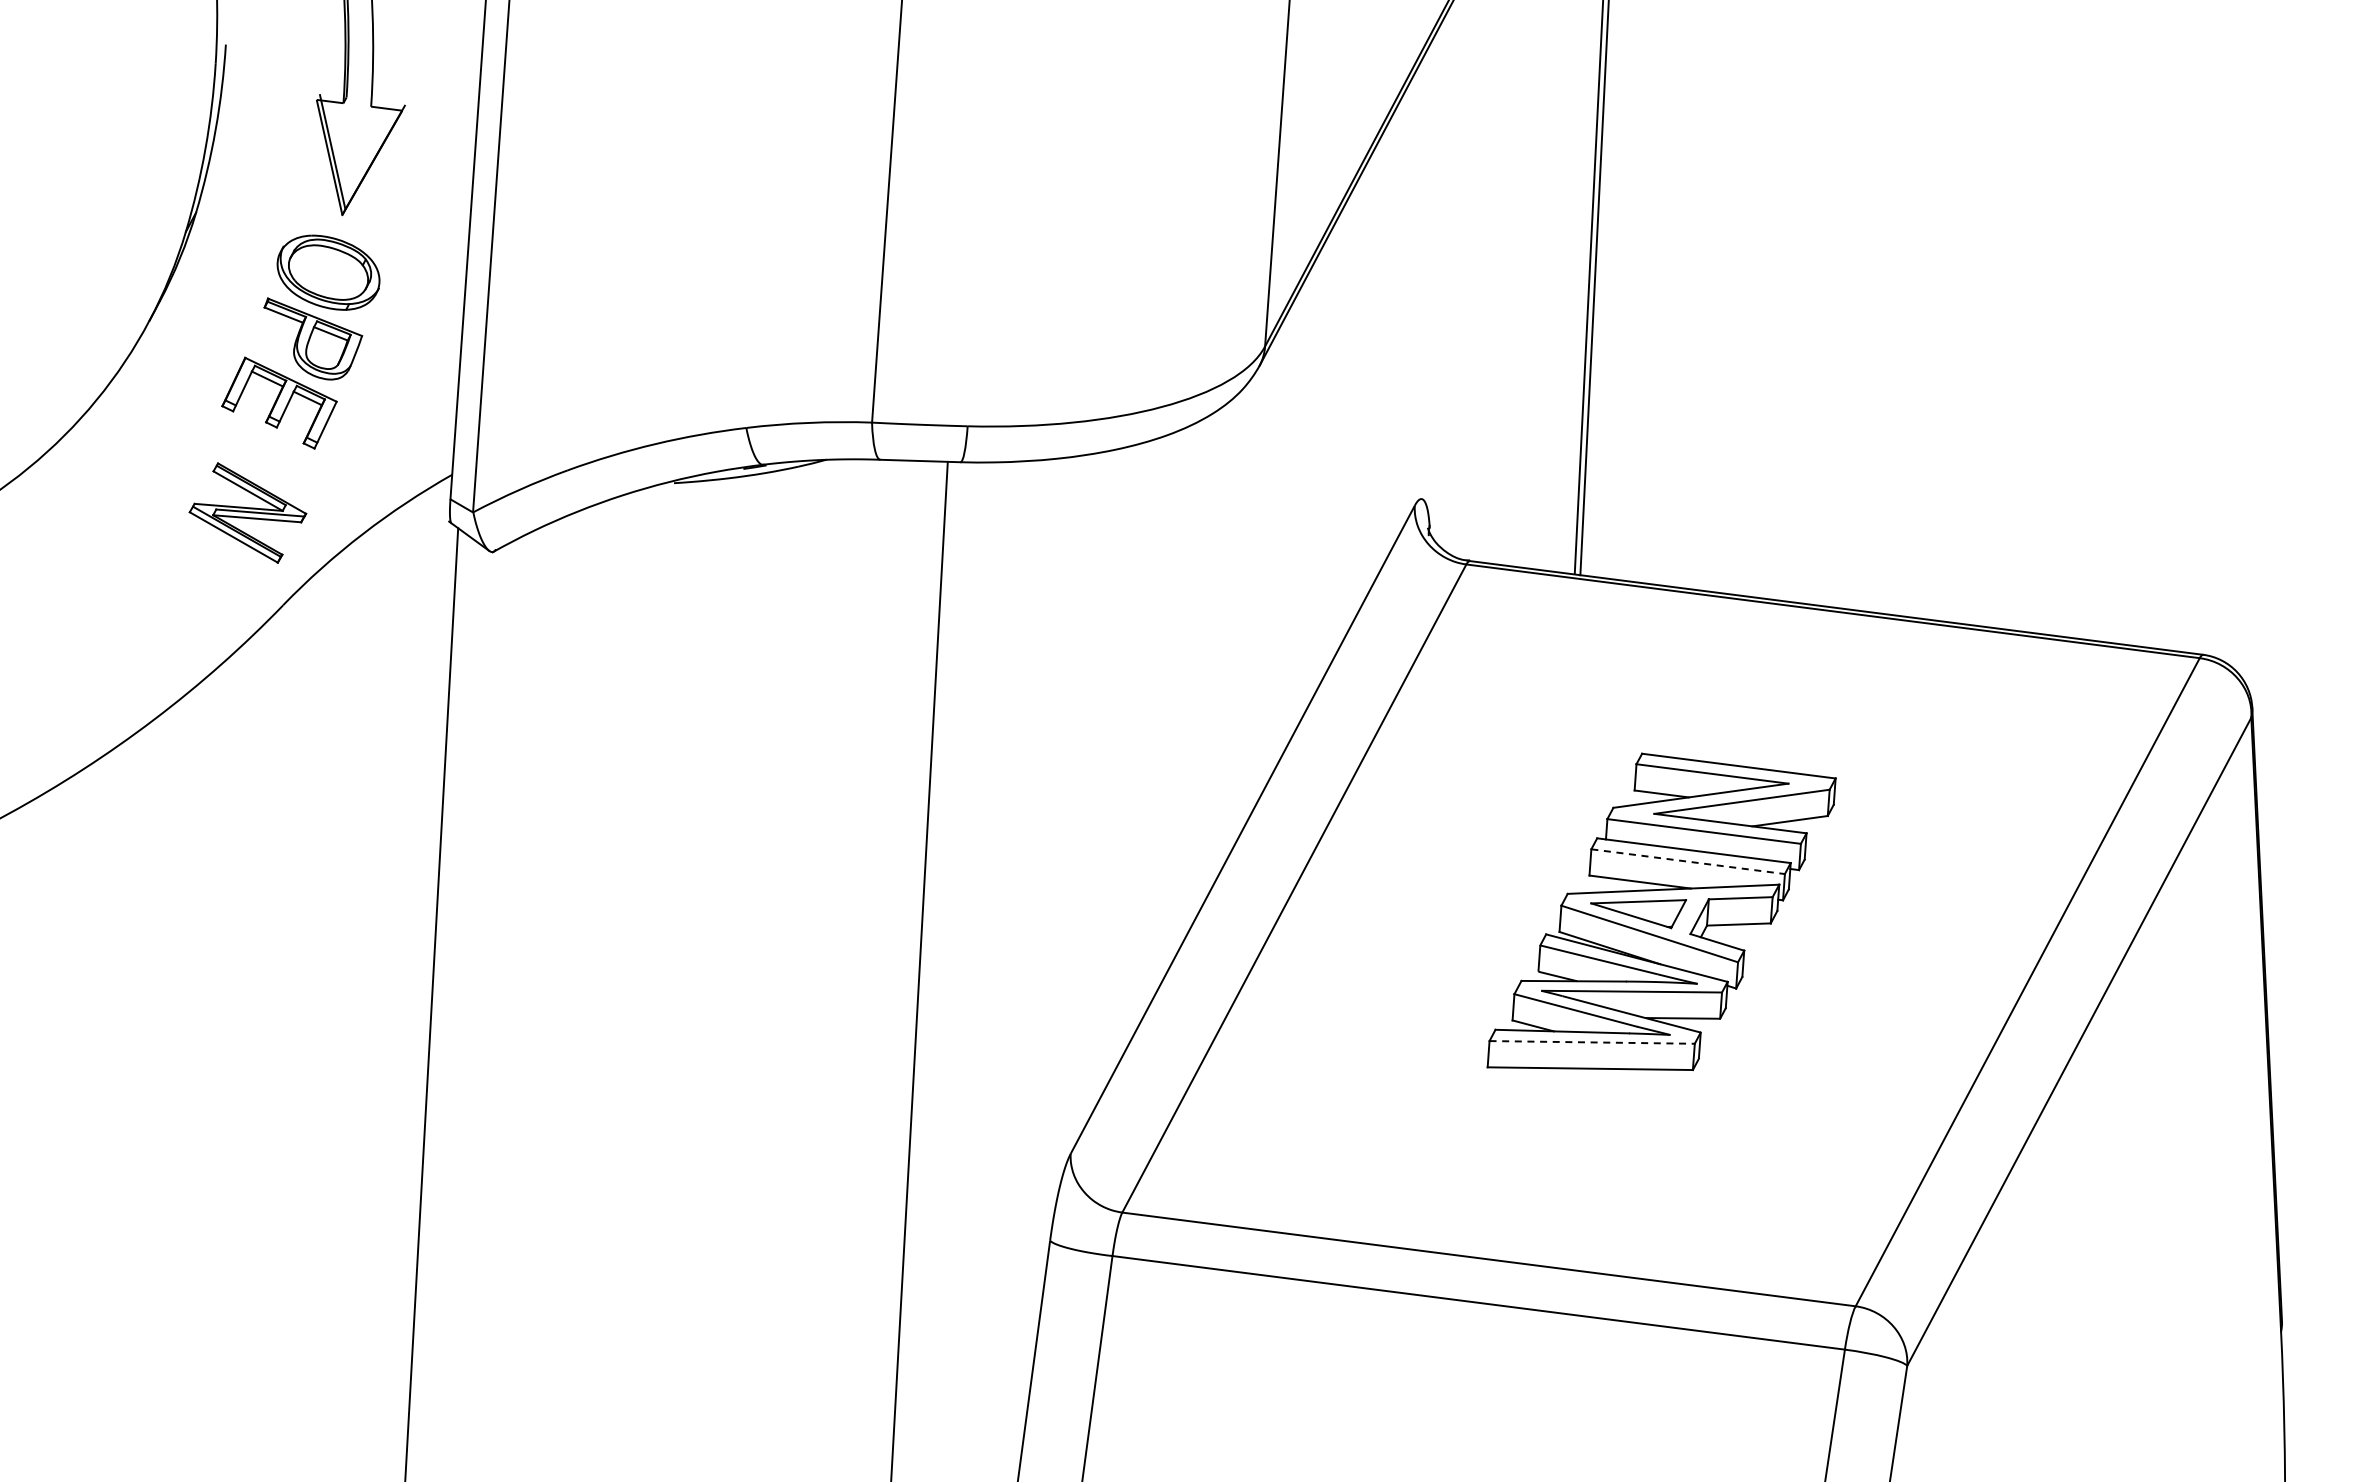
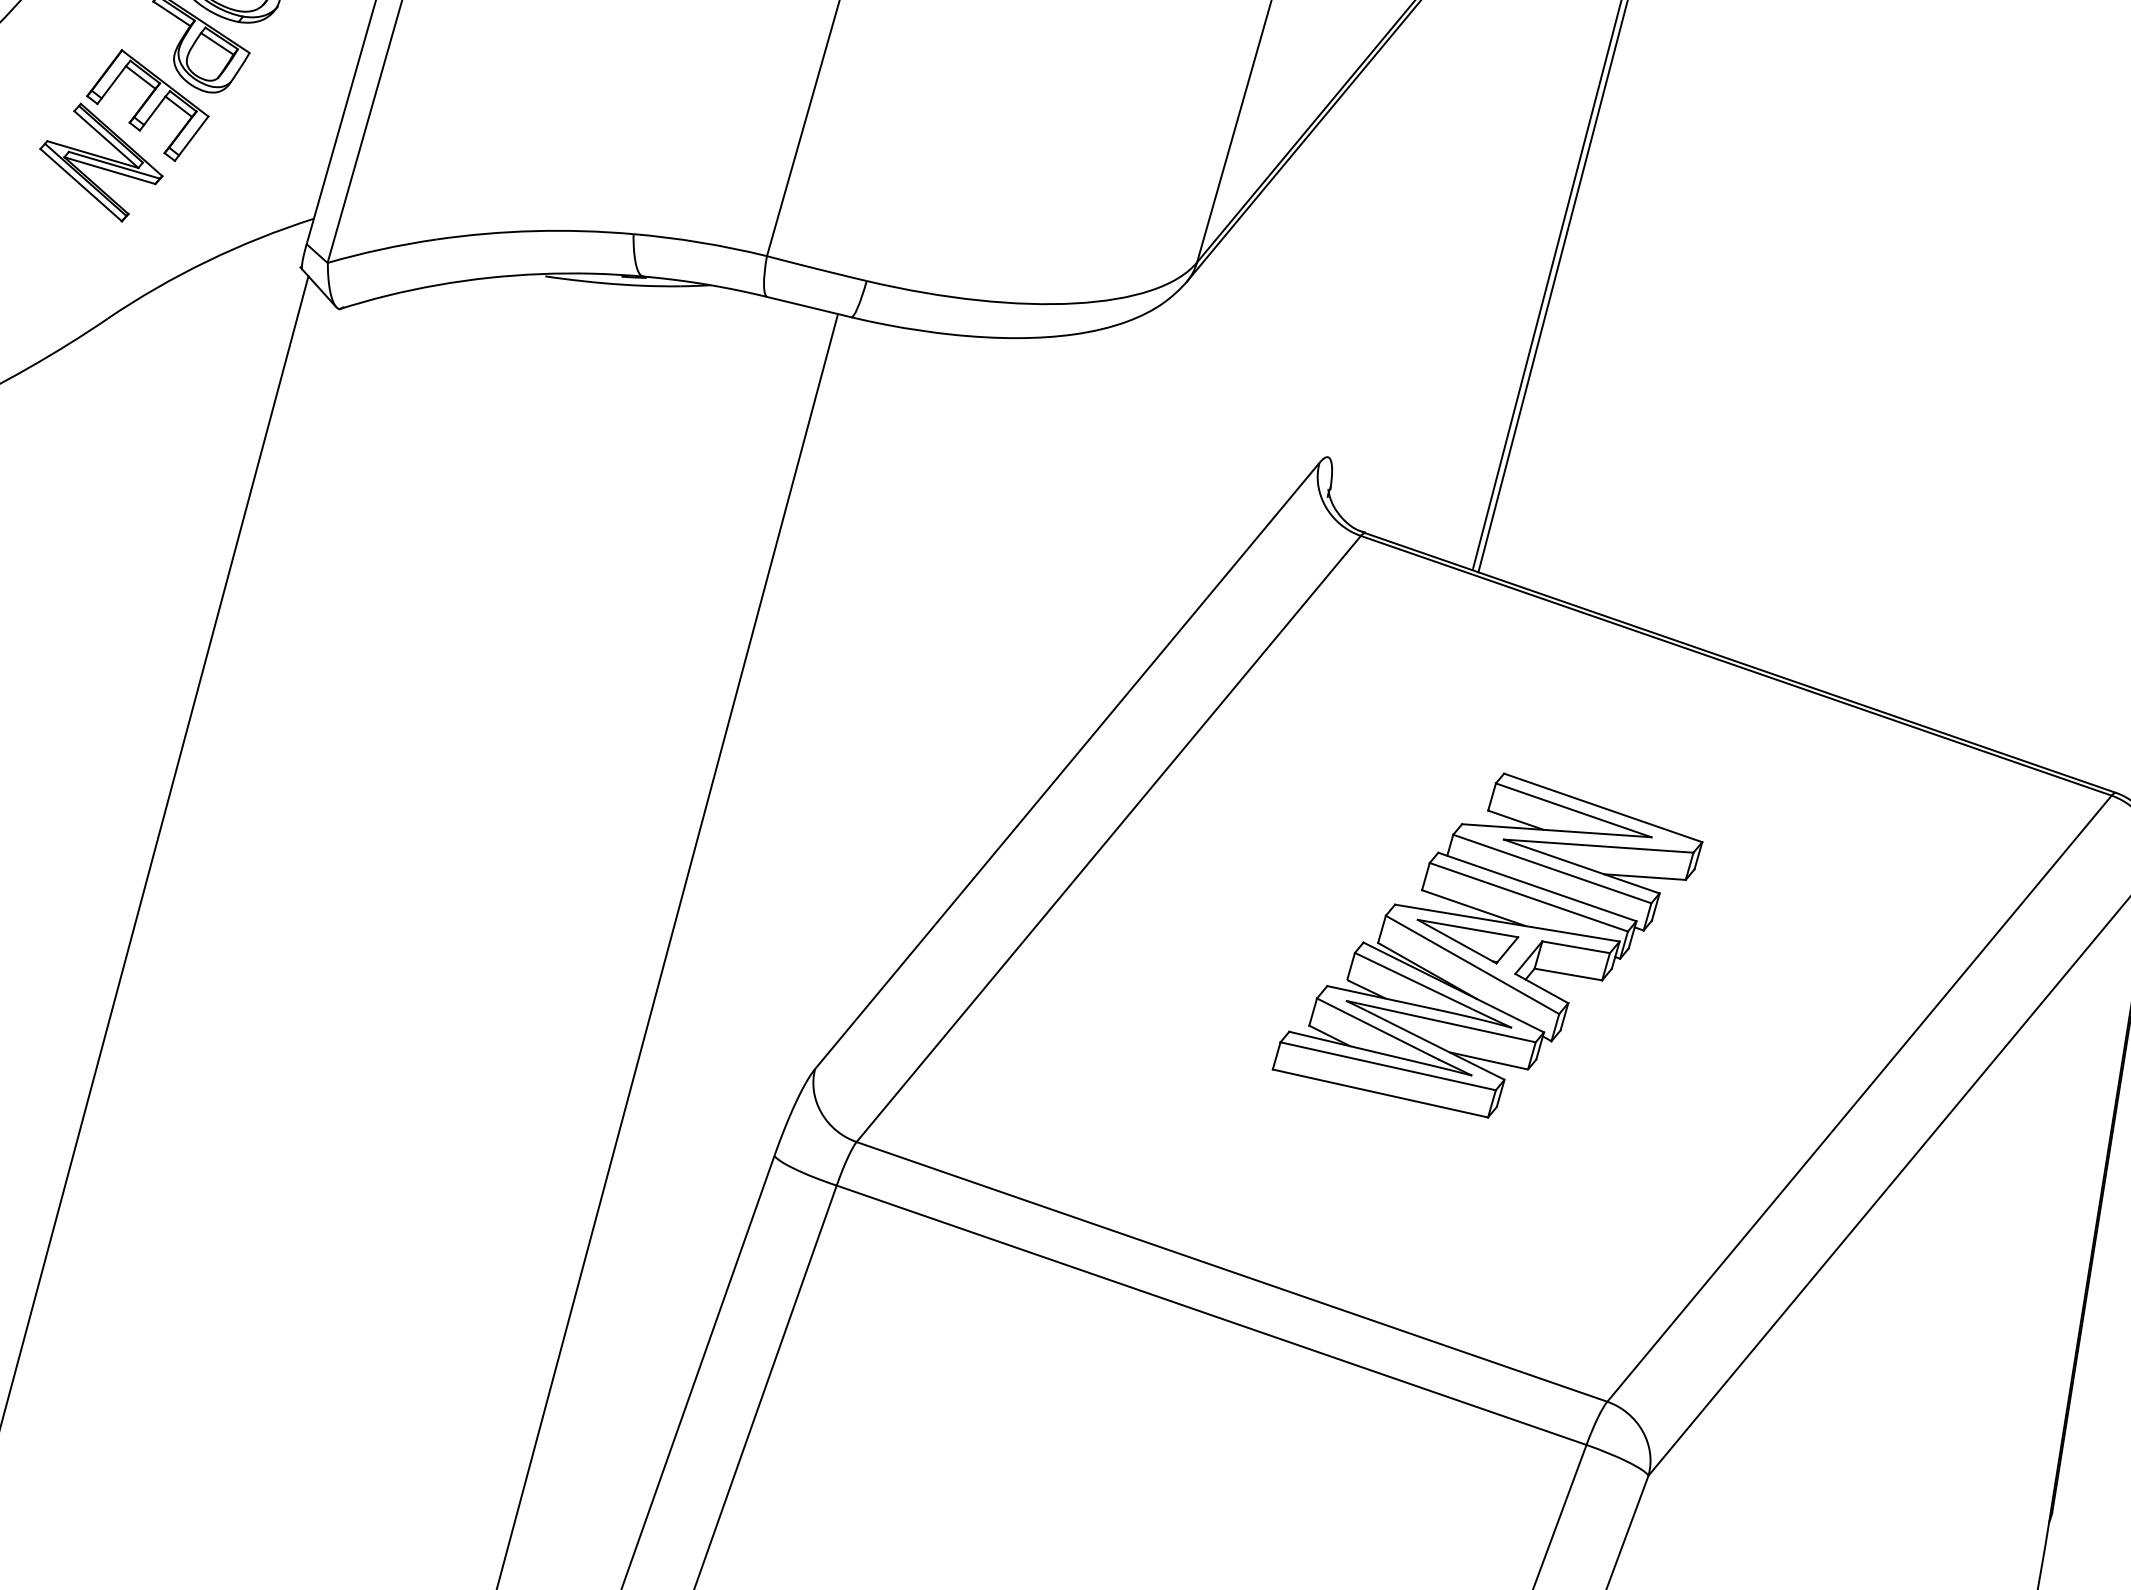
part: (247, 512) -> (101, 161), moved
line: (1688, 861) -> (1529, 897), dashed -> solid
line: (1592, 1042) -> (1388, 1066), dashed -> solid

